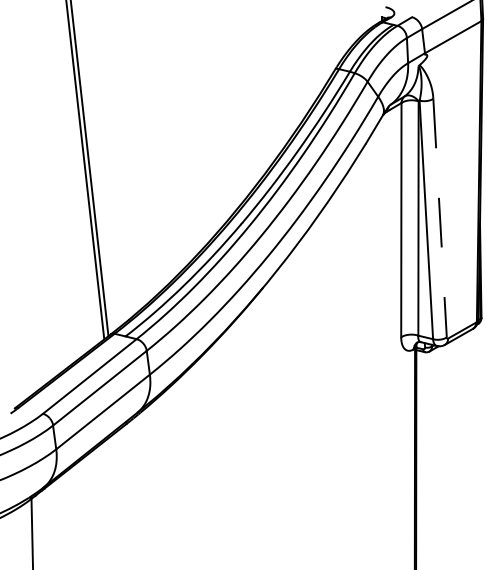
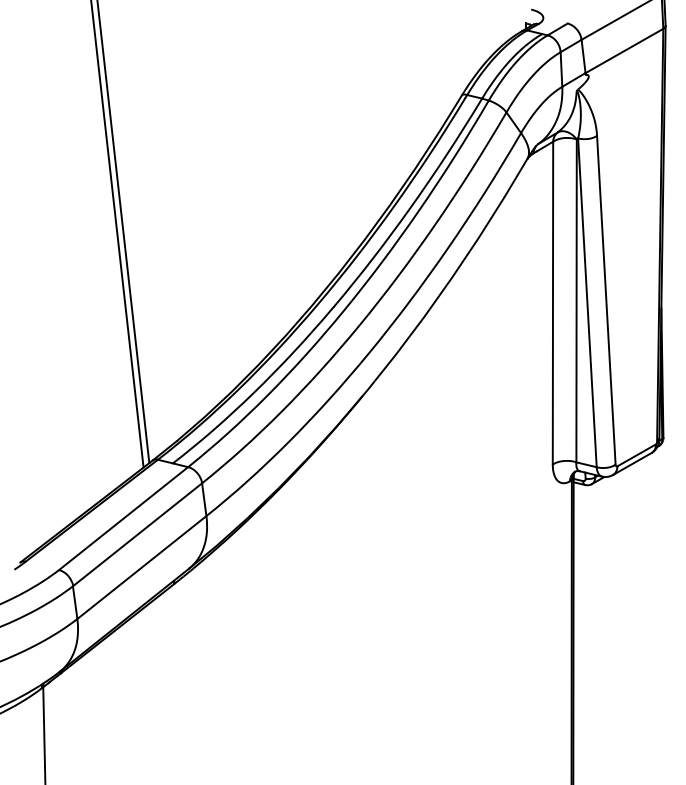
line: (440, 218) -> (606, 300), dashed -> solid

